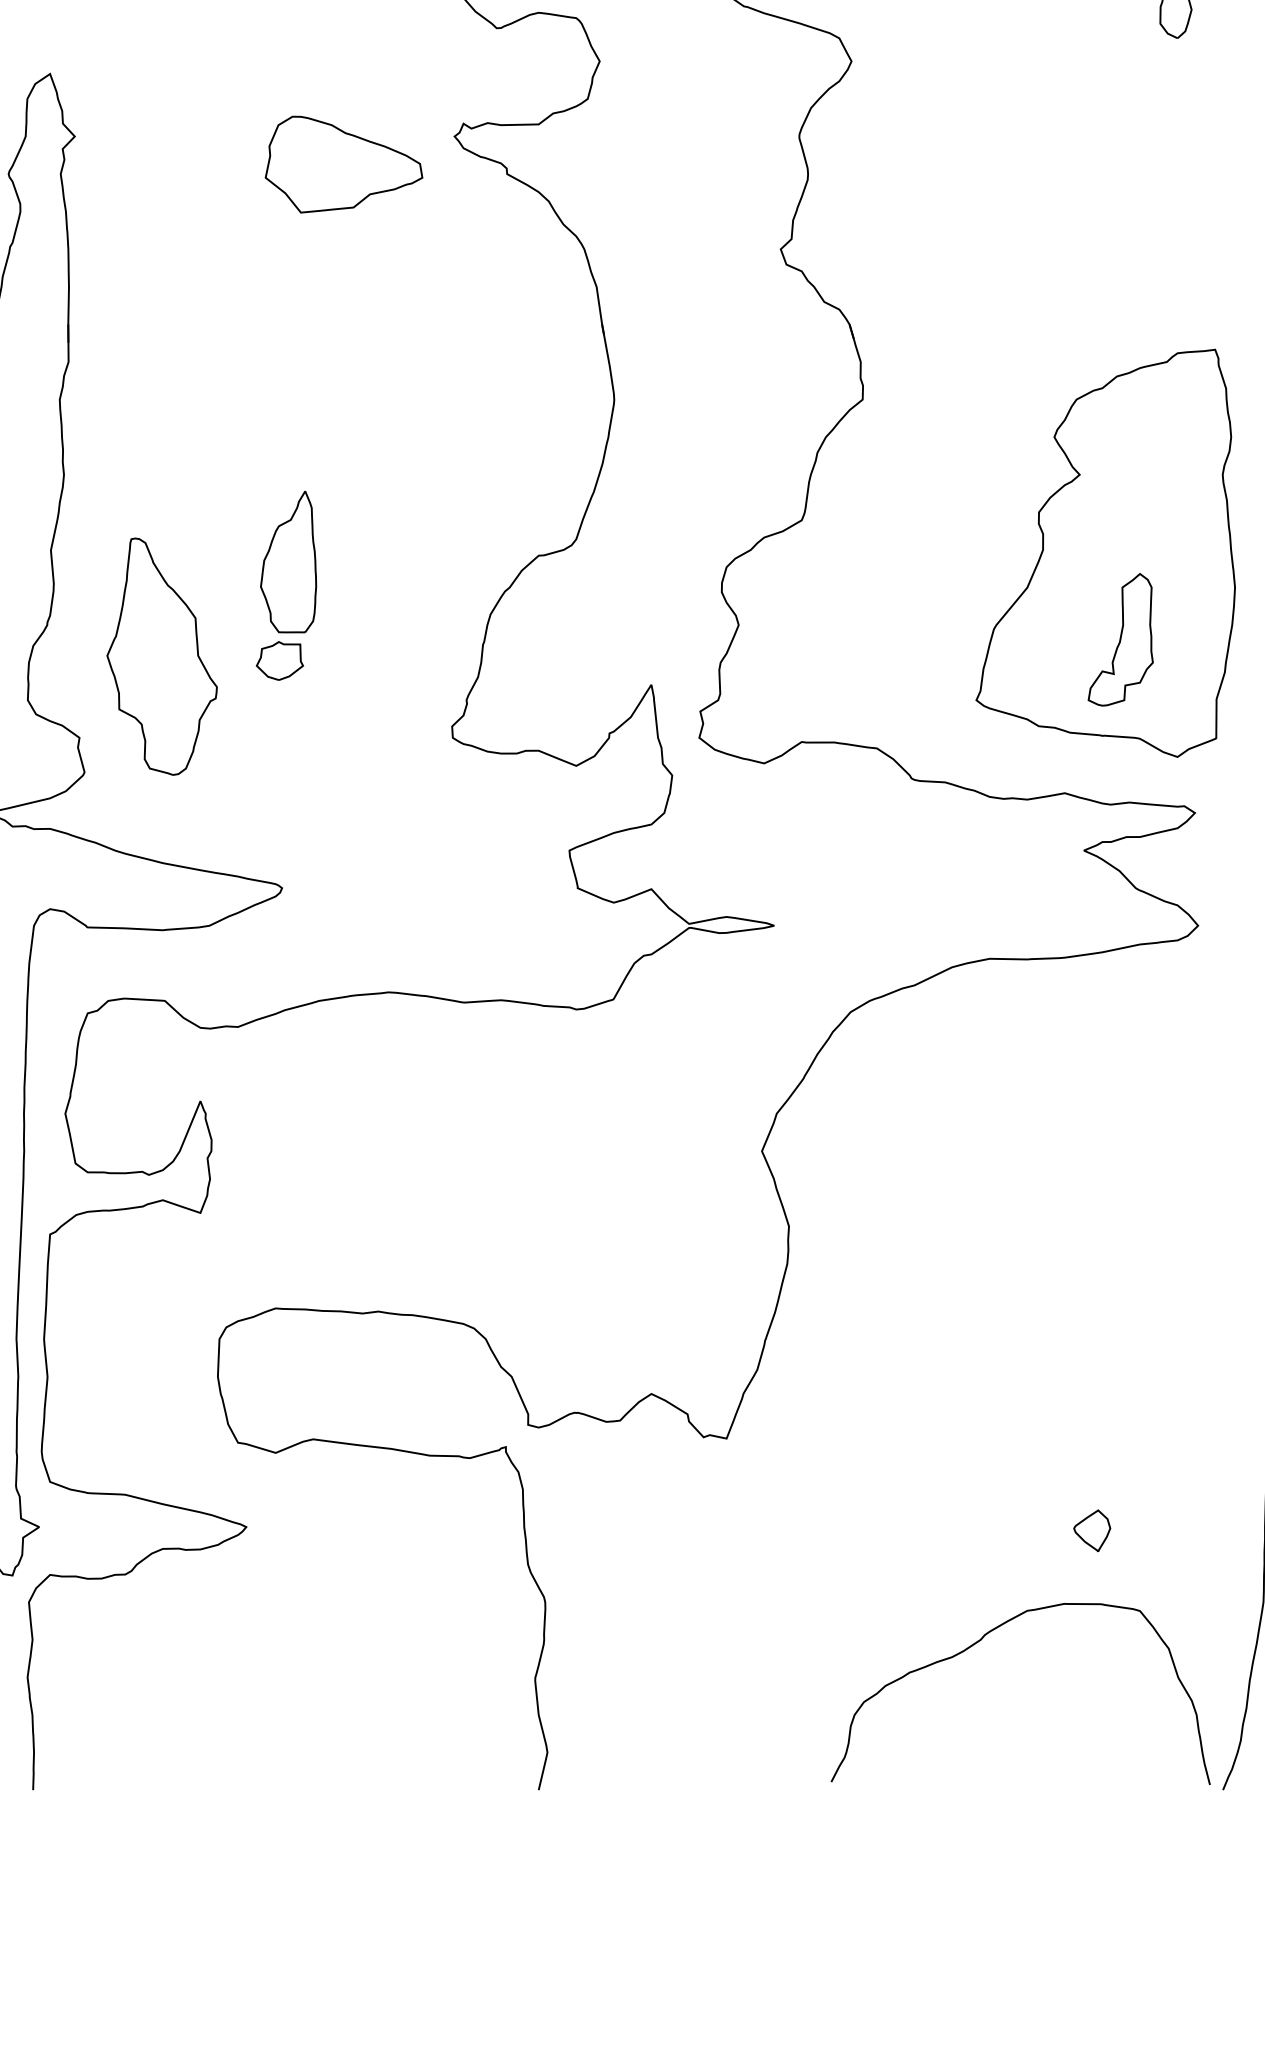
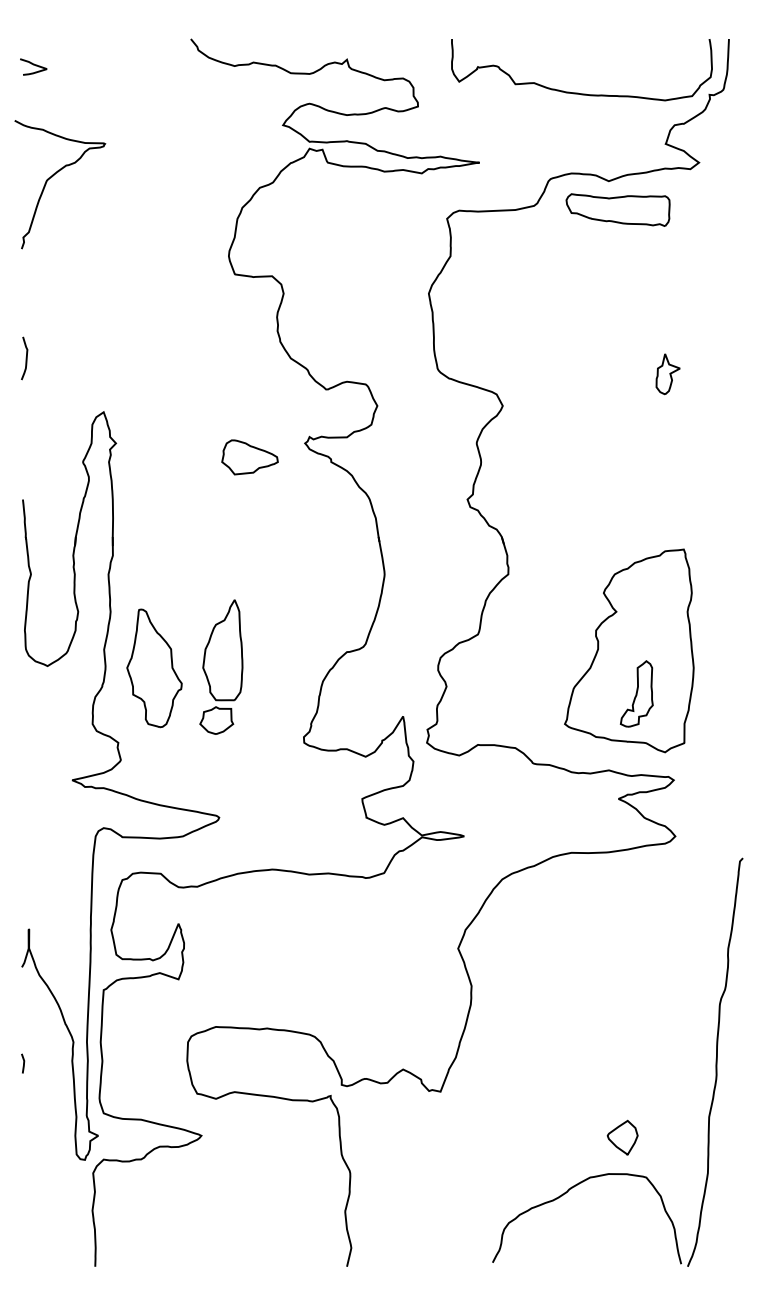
part: (342, 164) -> (249, 457), size x0.71
part: (286, 584) -> (221, 666), size x1.43
part: (162, 656) -> (154, 668), moved
part: (1091, 1530) -> (622, 1137), size x1.67

